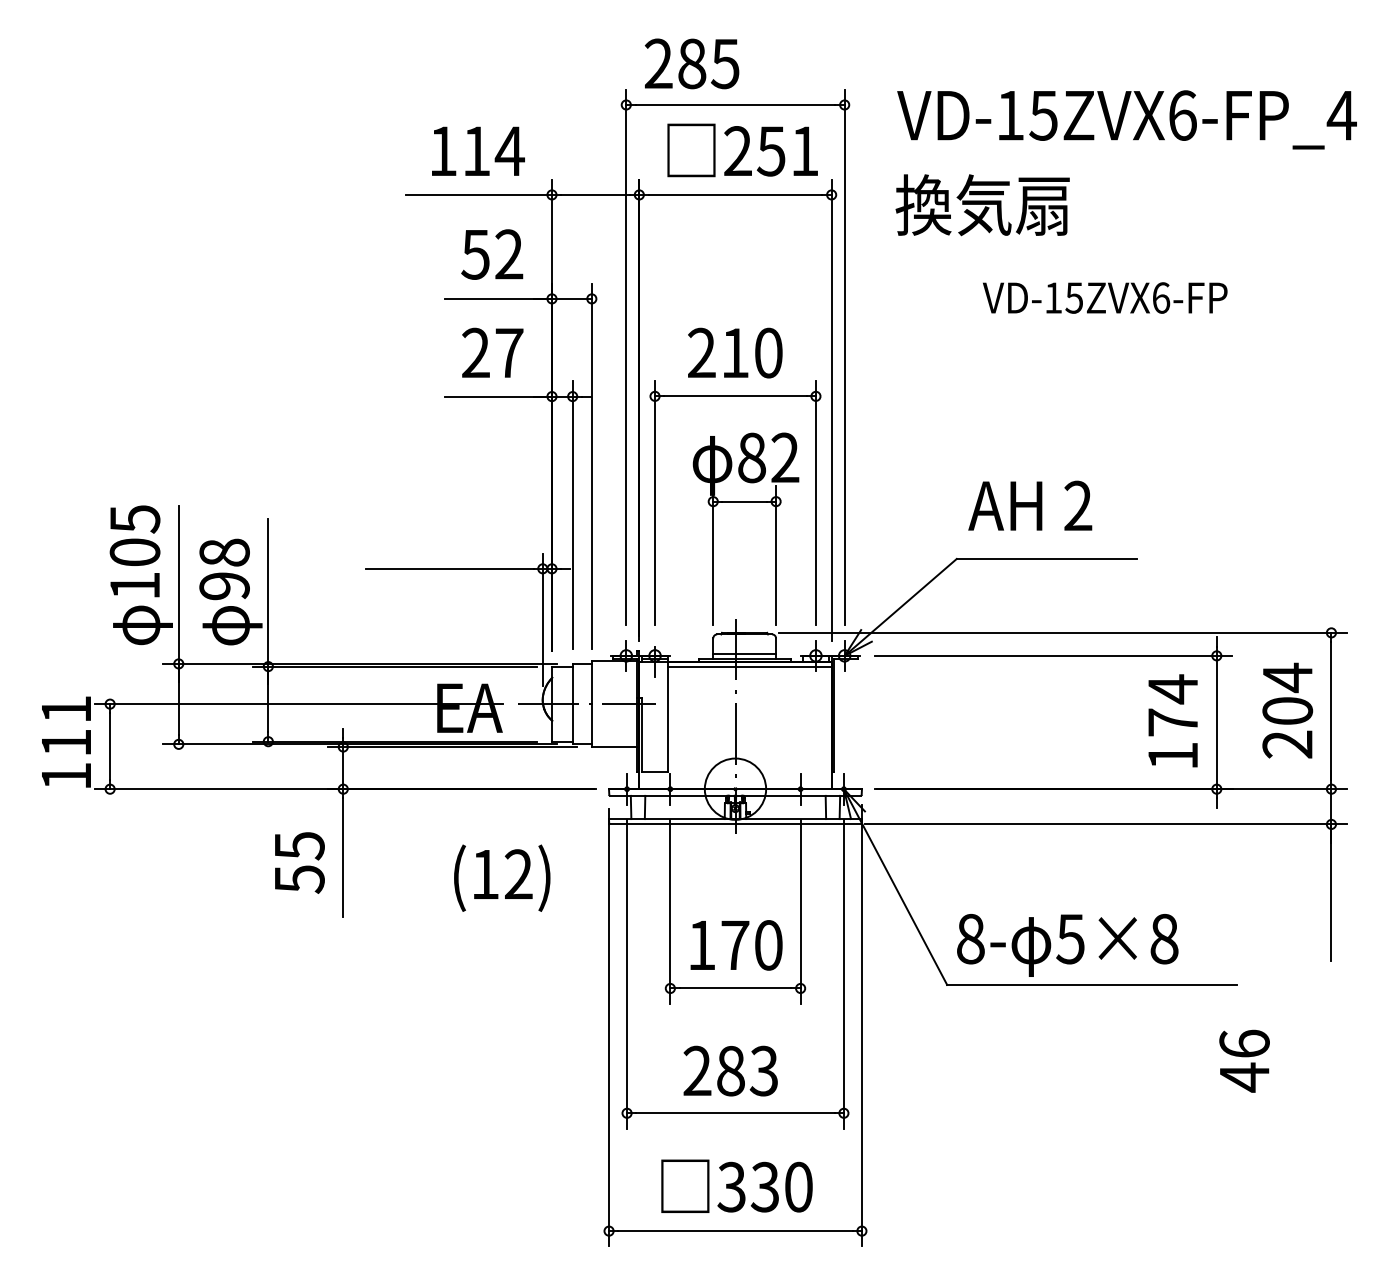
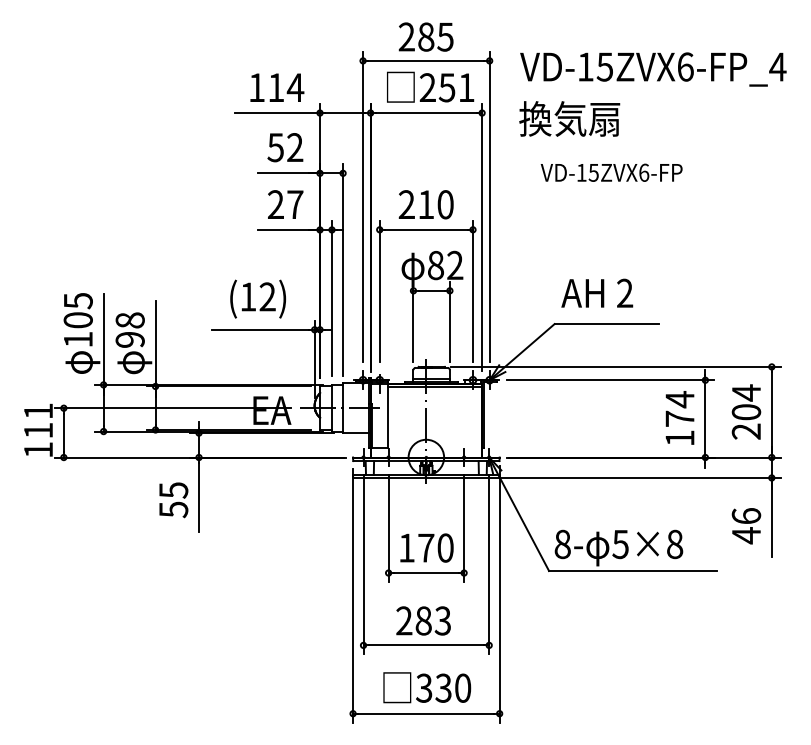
text: (690, 62) -> (425, 36), moved
text: (1104, 297) -> (611, 172), moved
text: (501, 877) -> (257, 298), moved
text: (1244, 1061) -> (746, 526), moved

